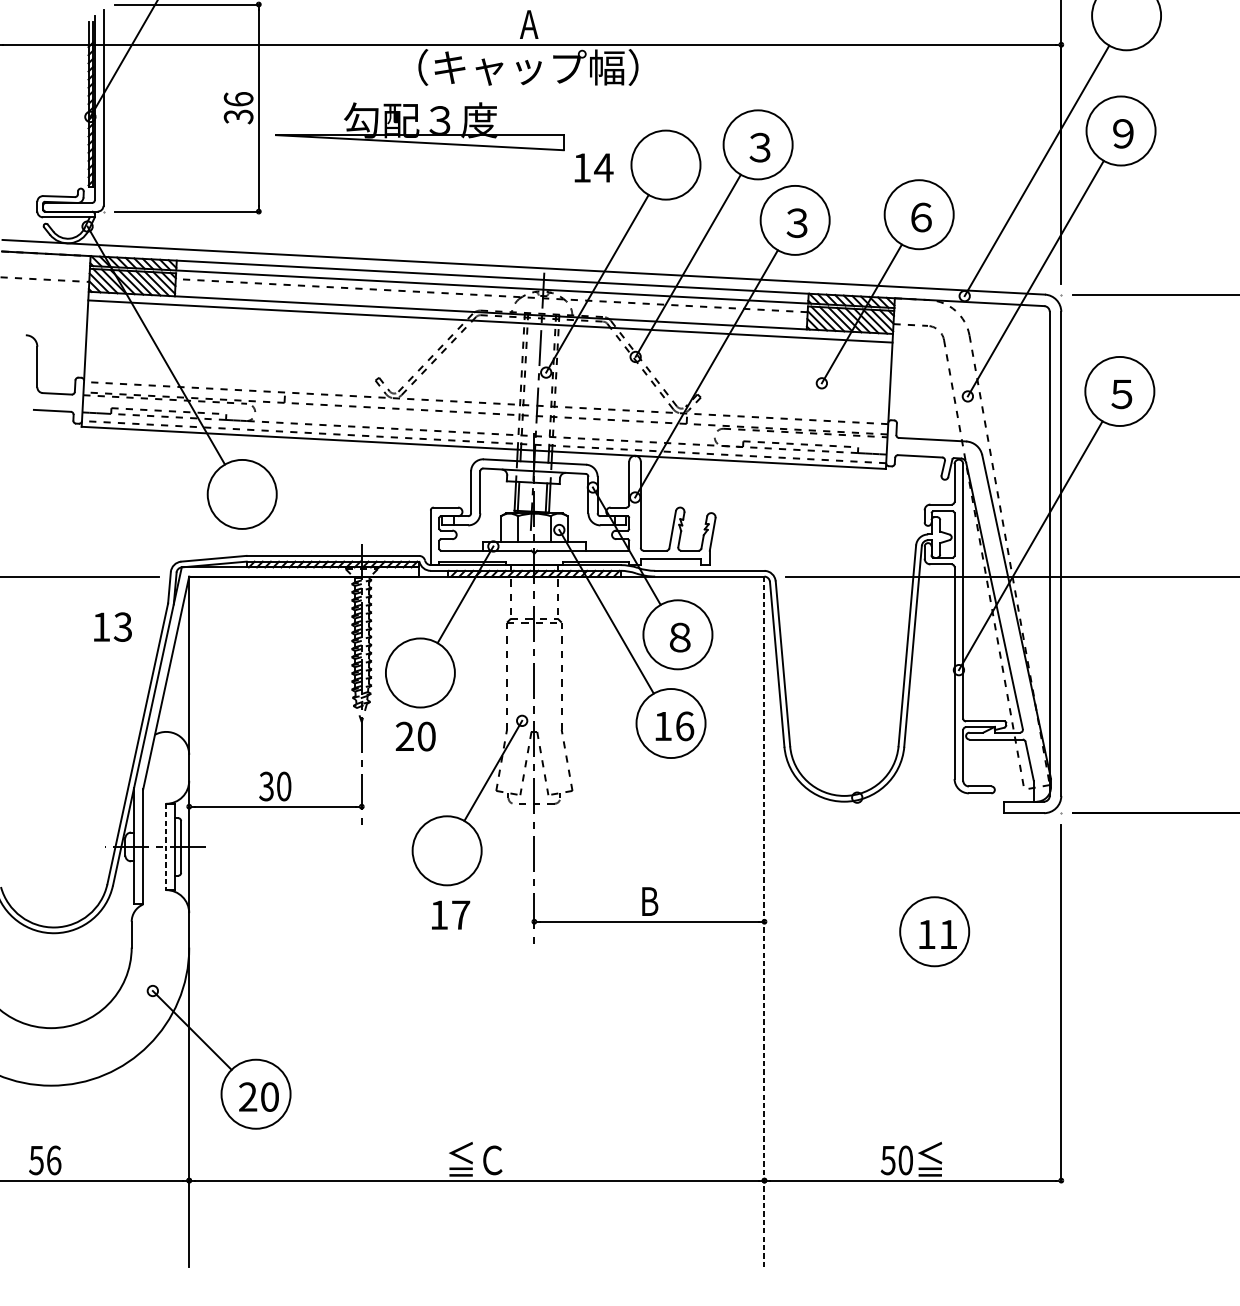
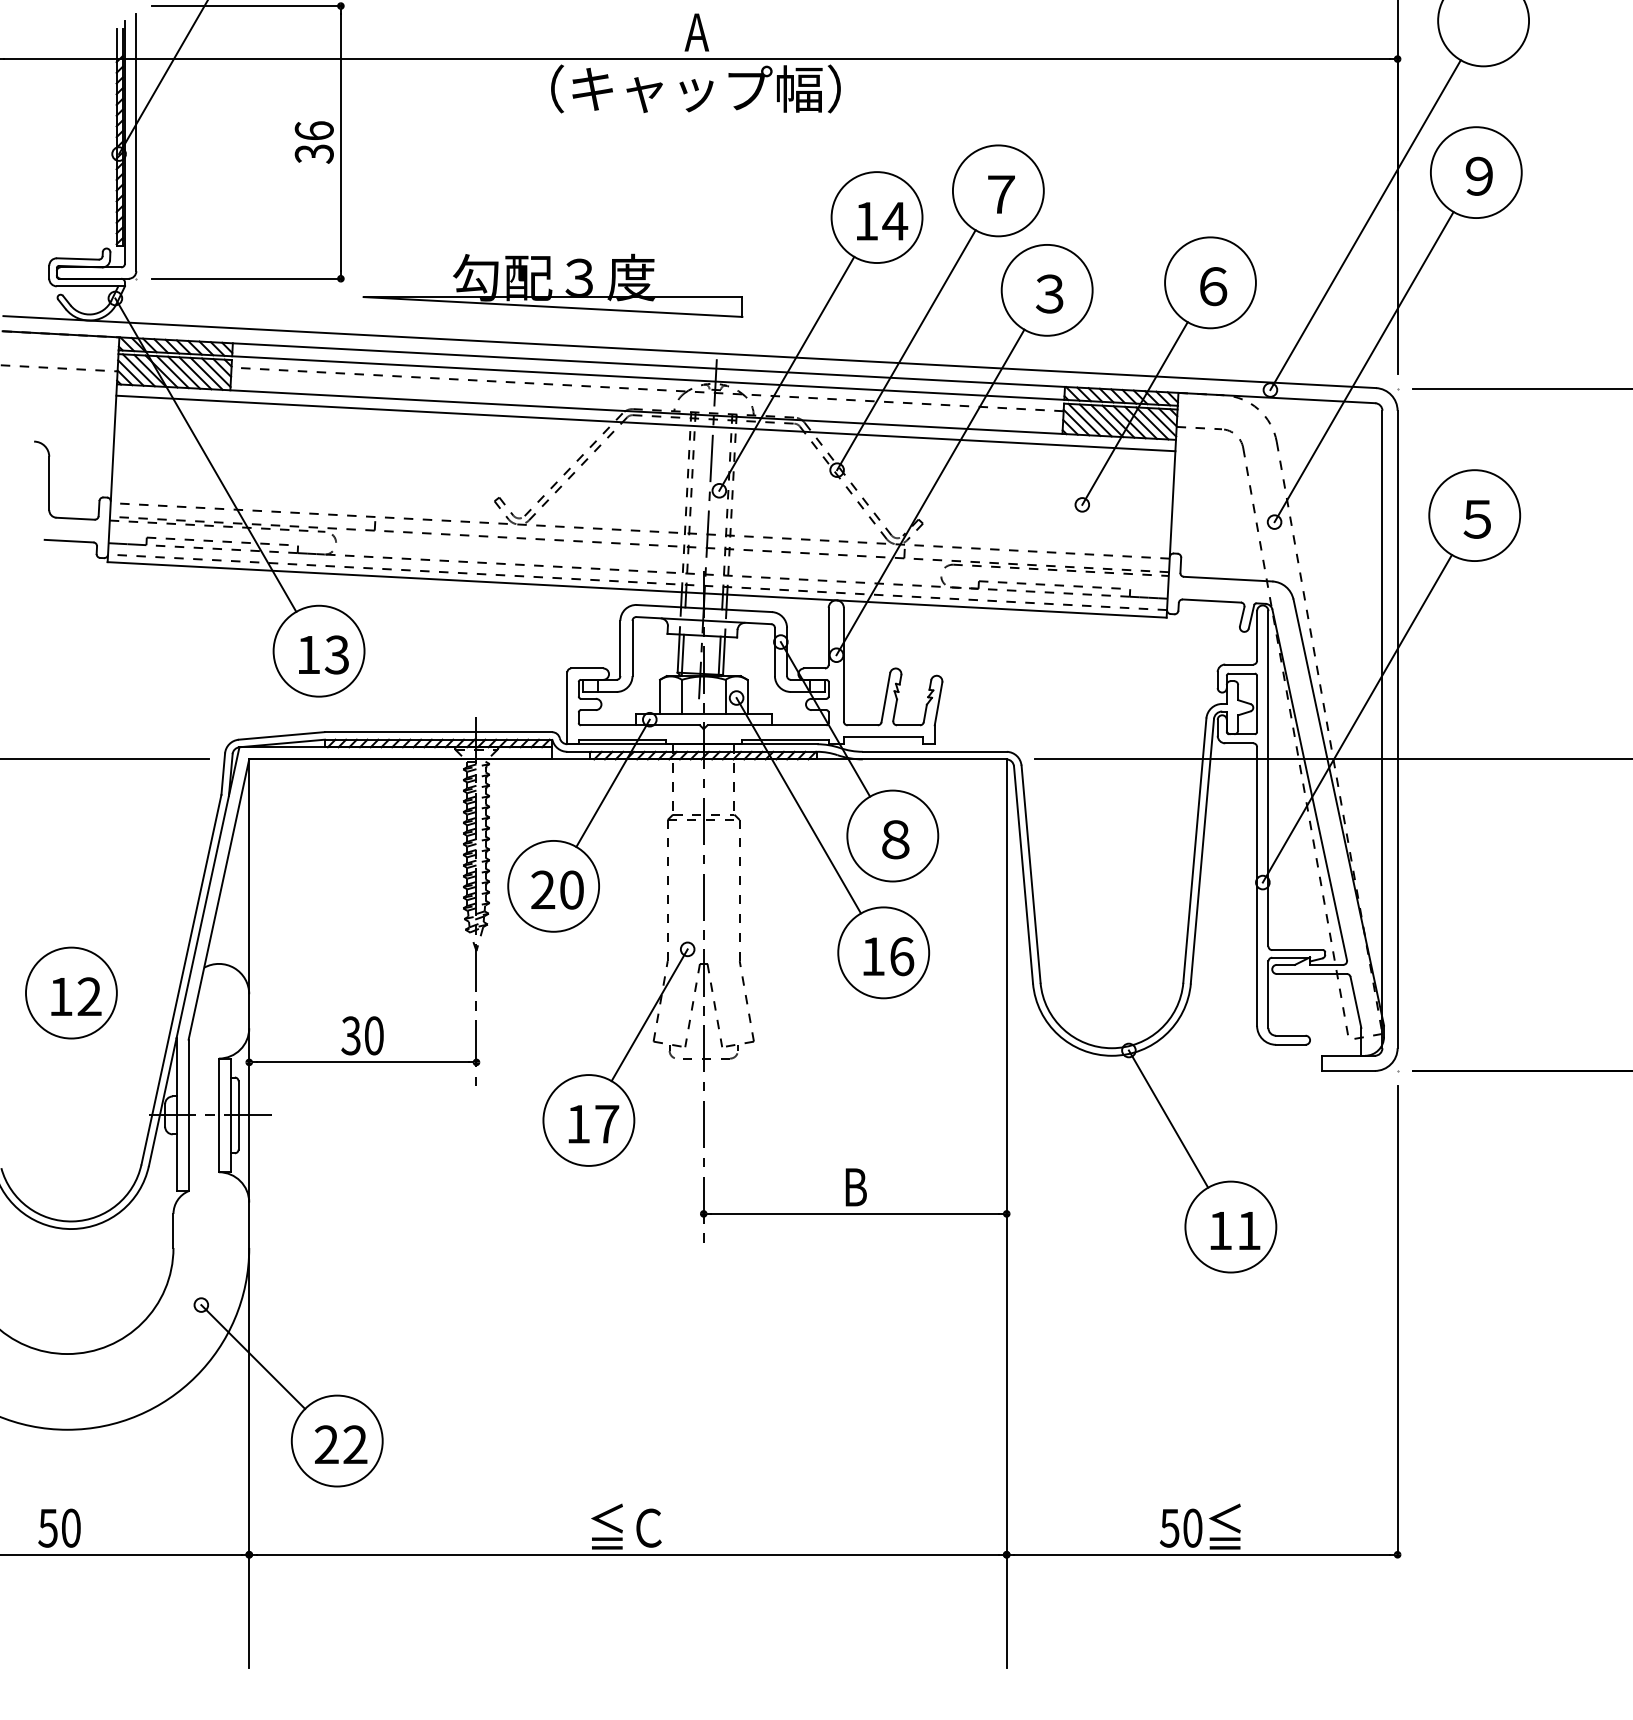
part: (419, 126) -> (552, 285), moved
text: (759, 147) -> (1000, 194), ３ -> ７
text: (594, 168) -> (882, 221), moved
text: (112, 626) -> (323, 654), moved
text: (415, 736) -> (557, 889), moved
part: (54, 753) -> (71, 992), added
line: (165, 847) -> (218, 1115), dashed -> solid
line: (887, 849) -> (1168, 1118), added
text: (450, 915) -> (593, 1124), moved
line: (764, 922) -> (1006, 1214), dashed -> solid
text: (269, 1096) -> (355, 1444), 20 -> 22
text: (54, 1159) -> (71, 1527), 56 -> 50

